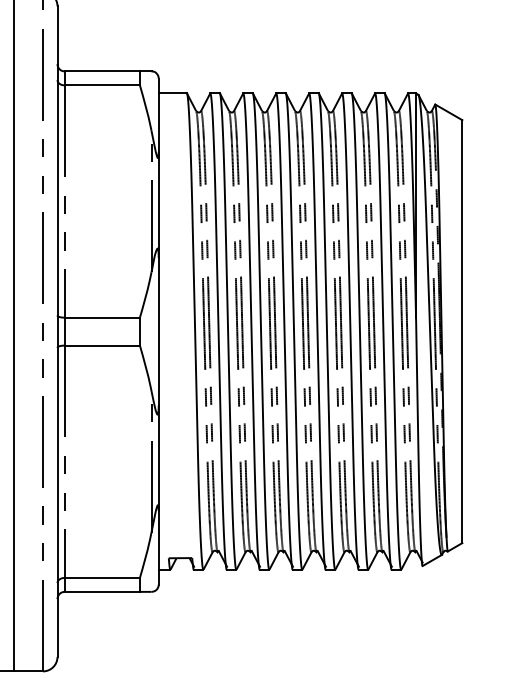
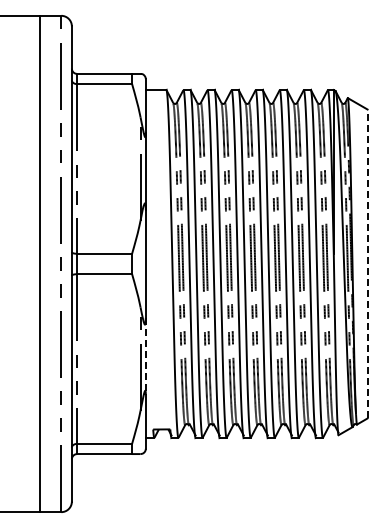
line: (462, 330) -> (367, 263), solid -> dashed
line: (158, 458) -> (145, 356), solid -> dashed

